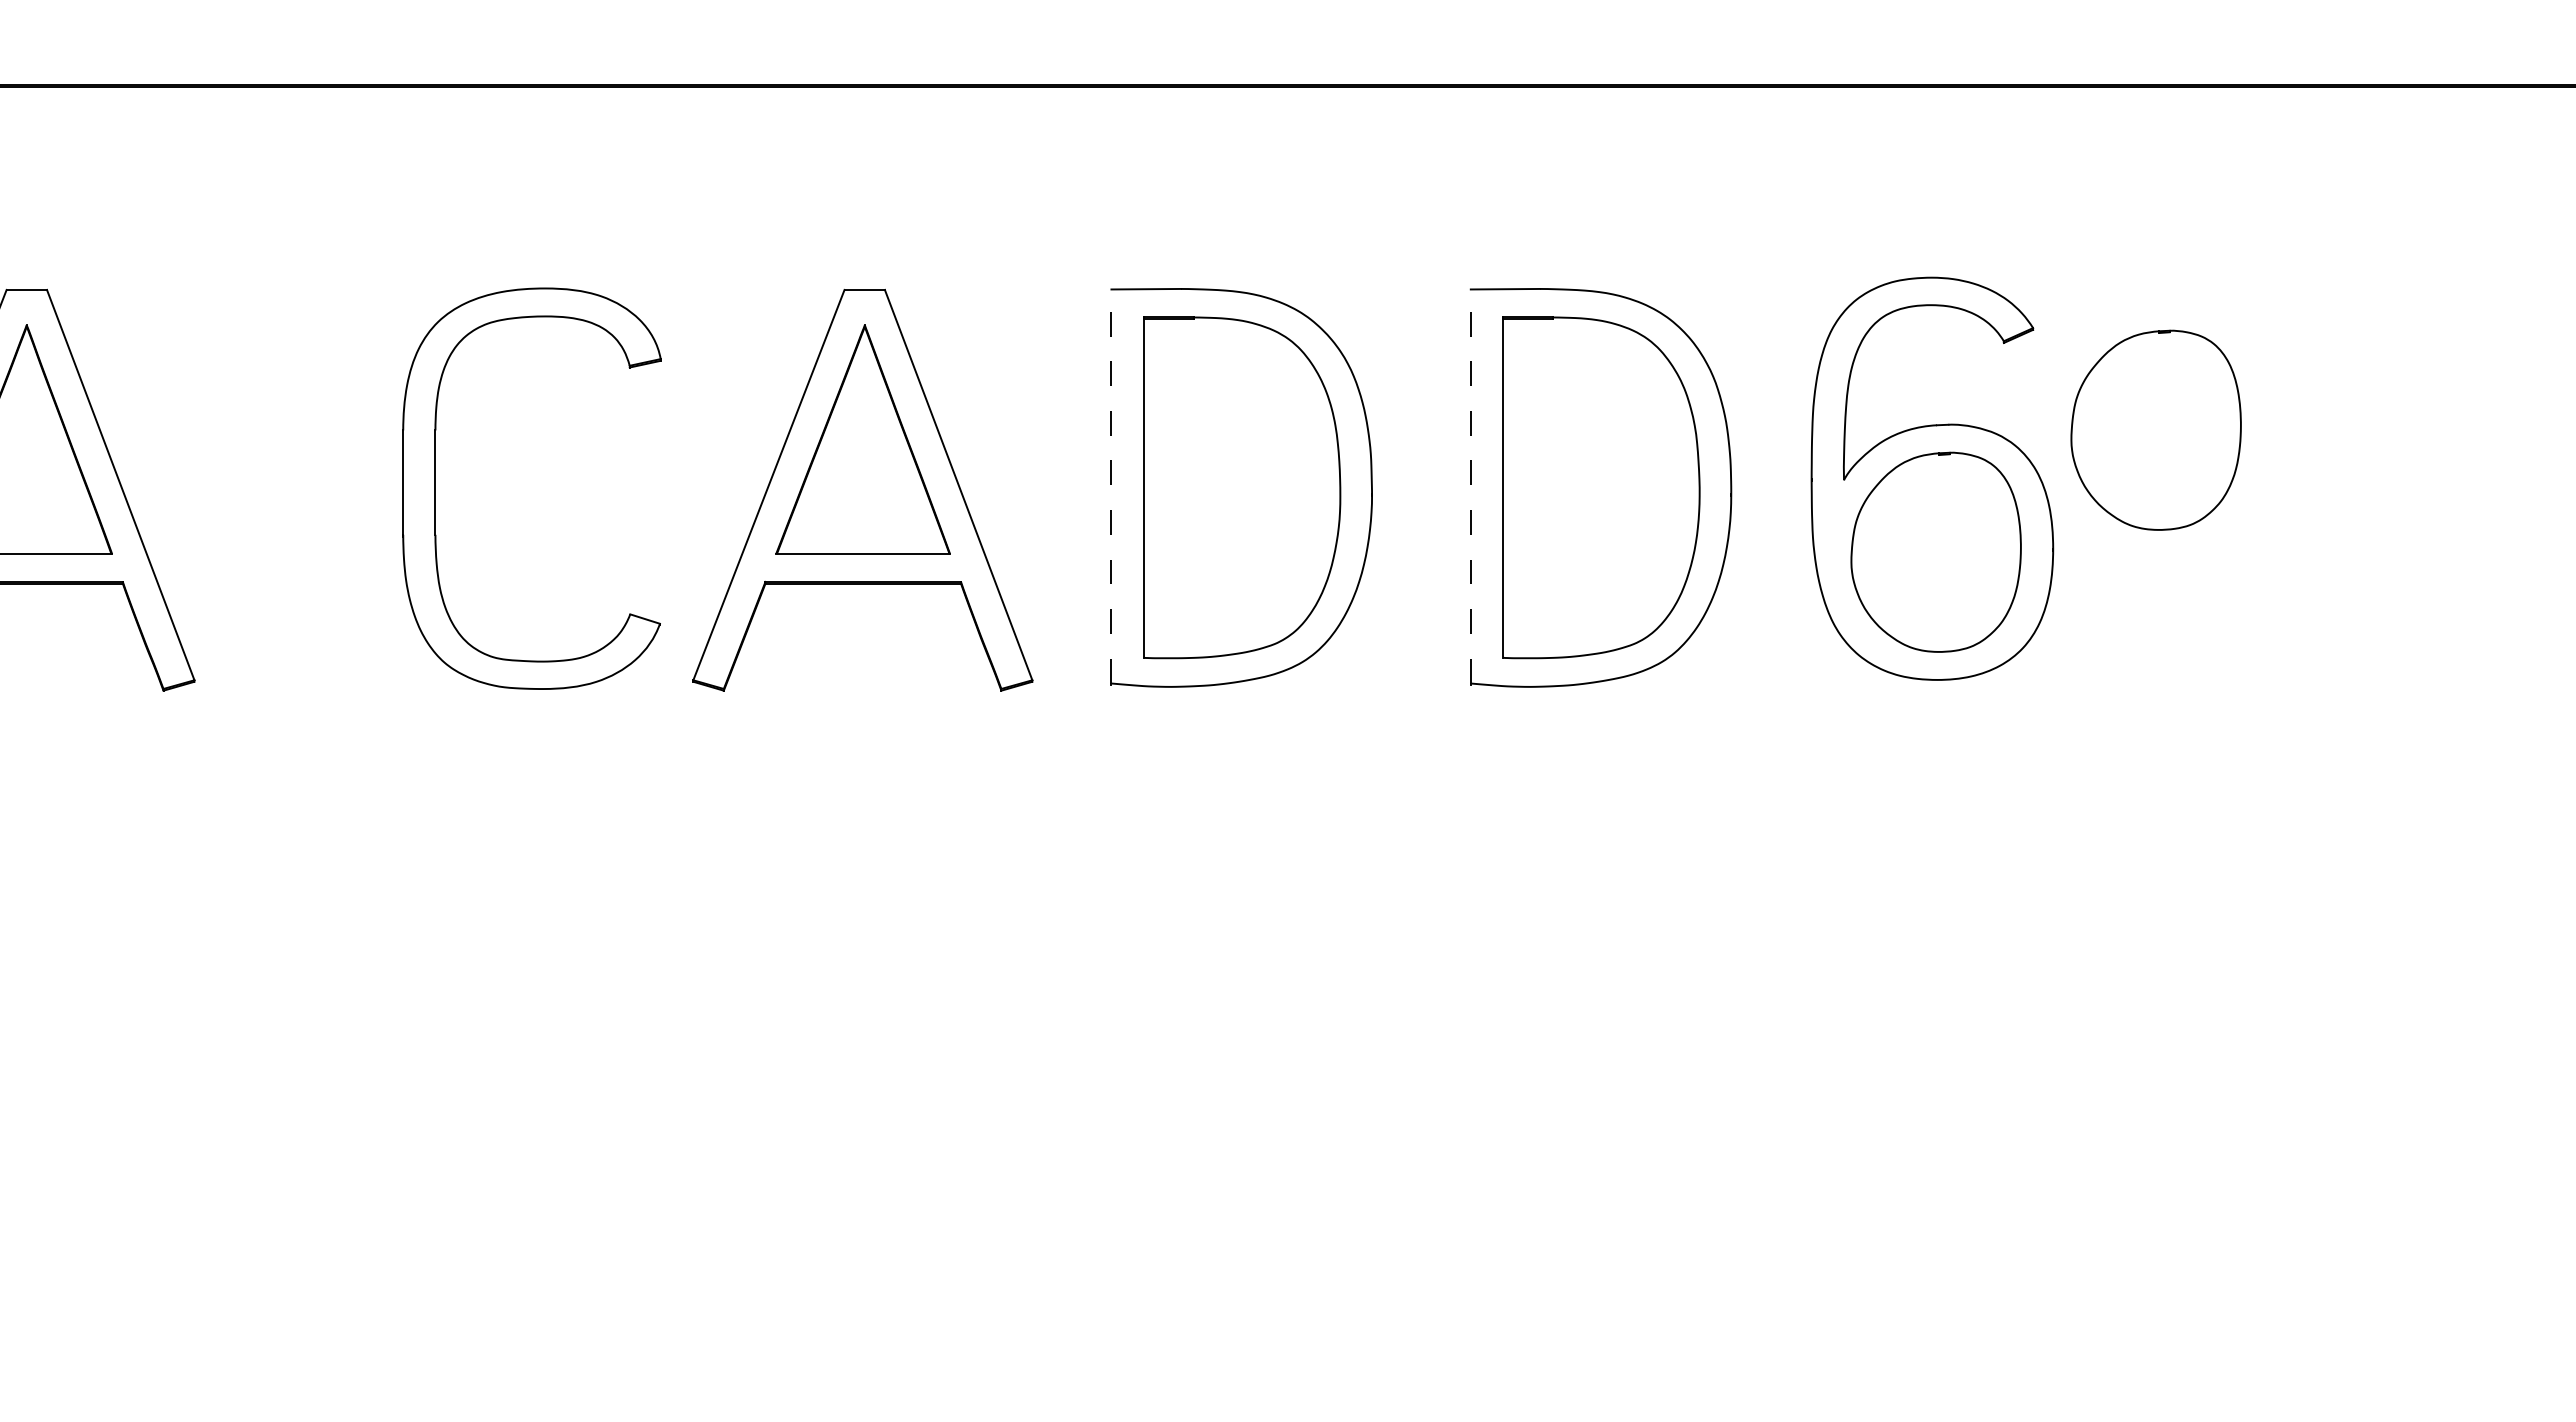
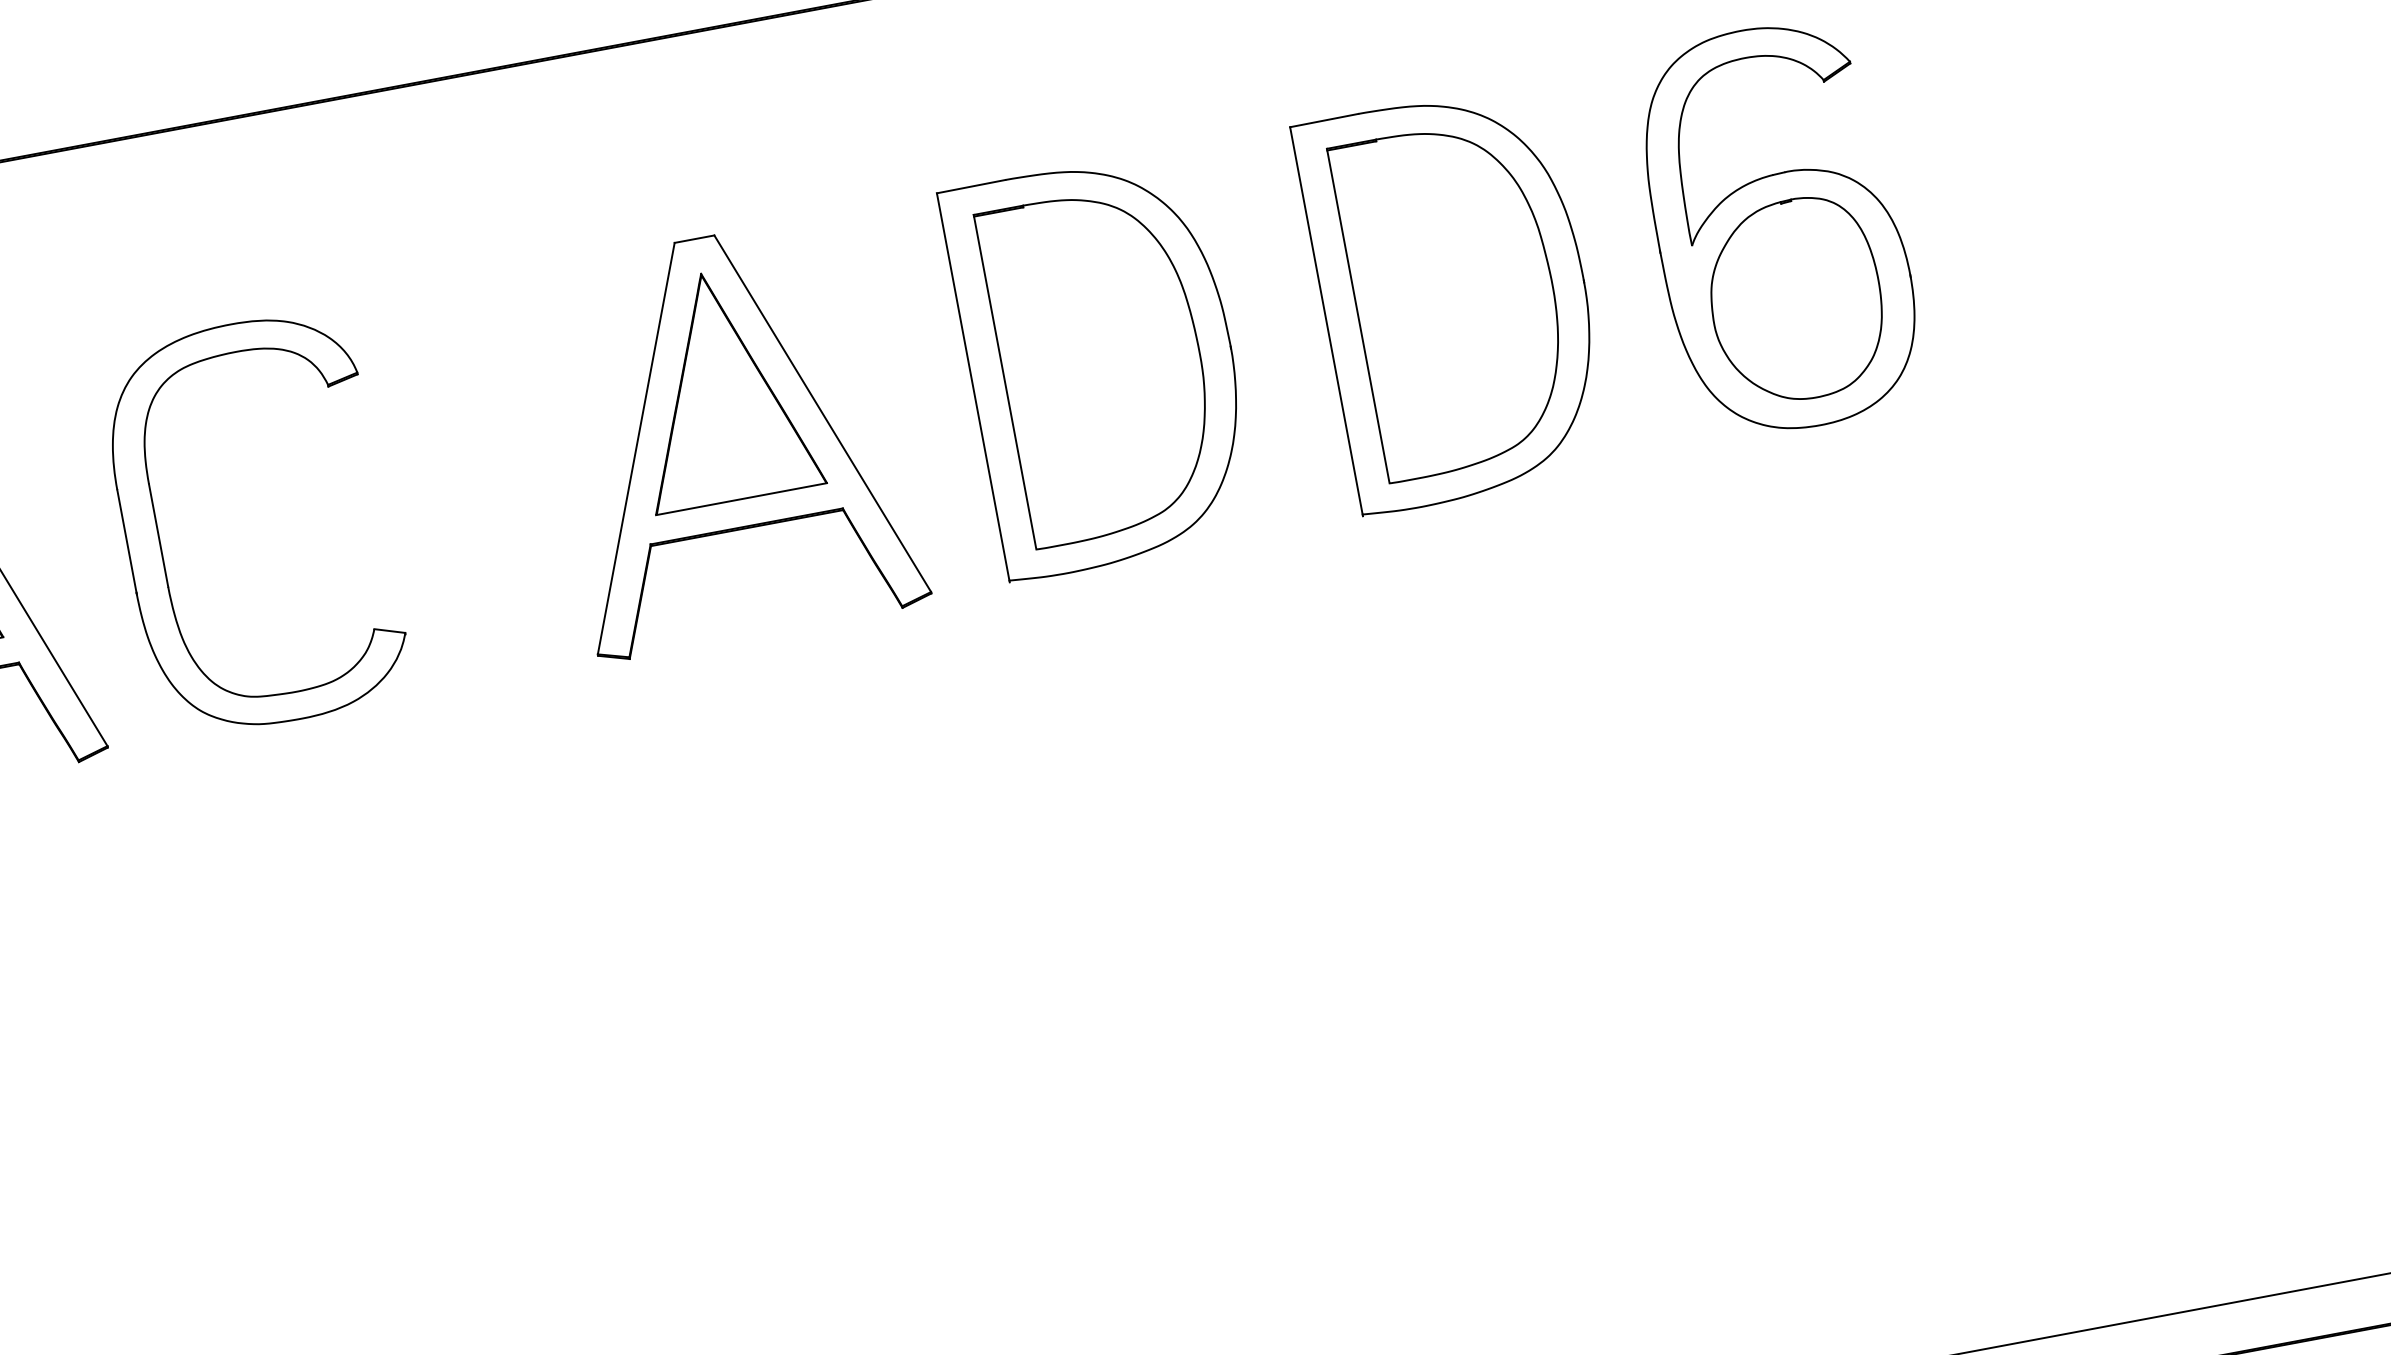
part: (2155, 429) -> (1988, 138), removed
line: (1111, 485) -> (973, 385), dashed -> solid
line: (1470, 485) -> (1325, 319), dashed -> solid
part: (435, 488) -> (159, 541), moved

